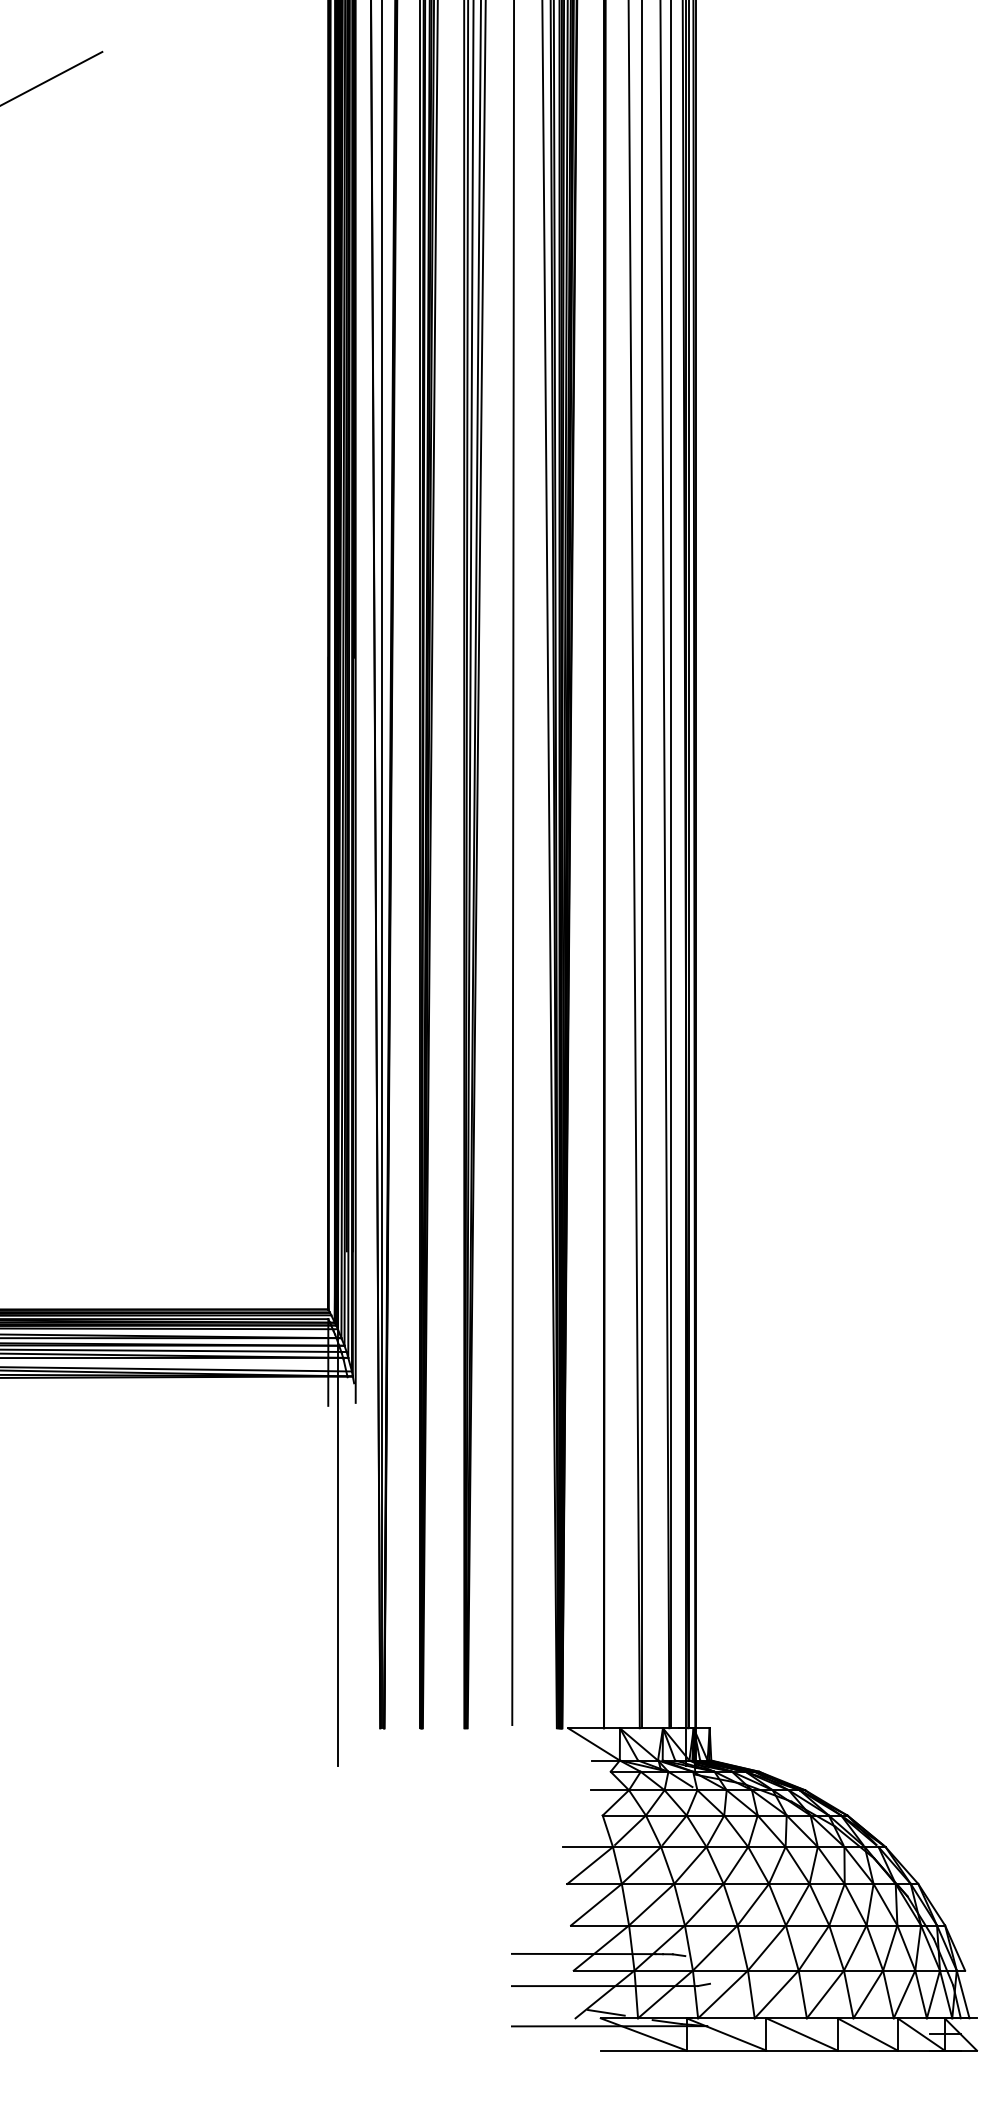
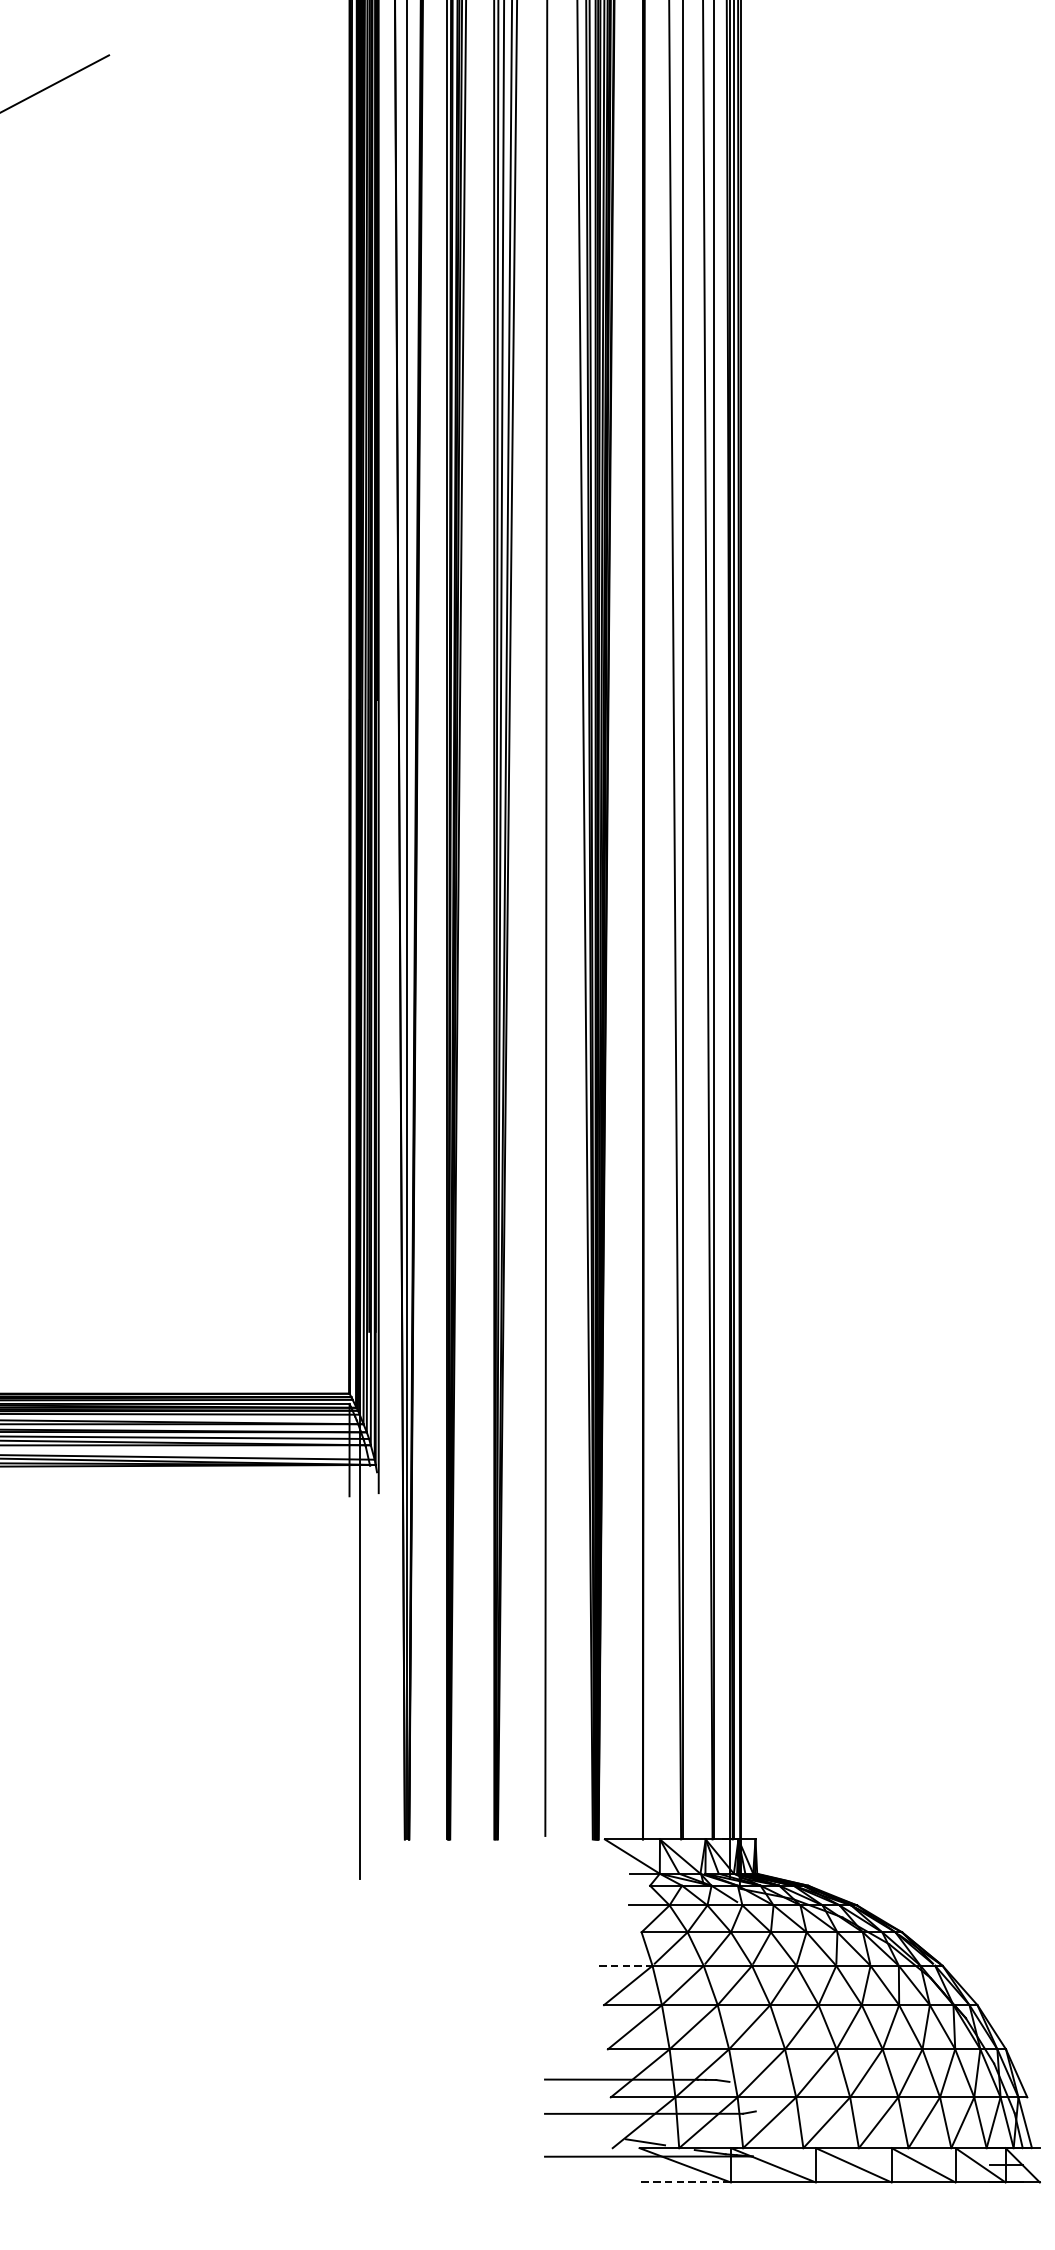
line: (587, 1847) -> (625, 1966), solid -> dashed
line: (643, 2050) -> (685, 2182), solid -> dashed

